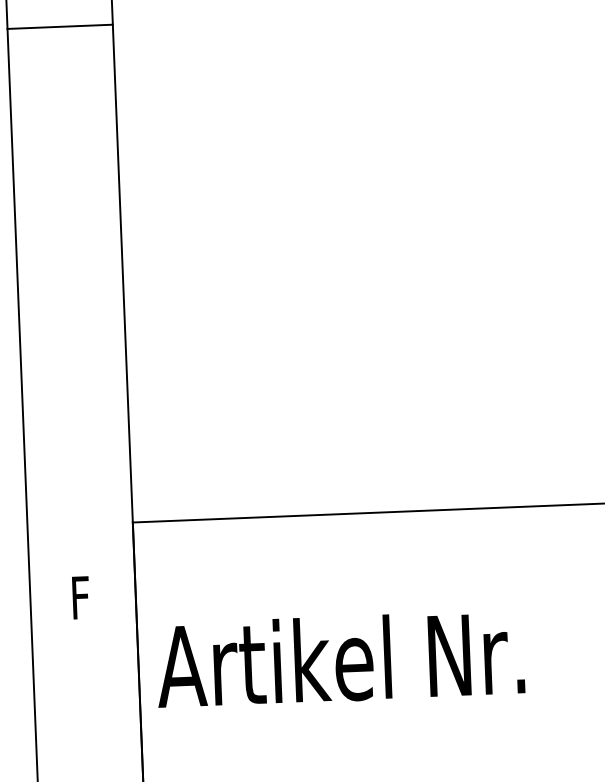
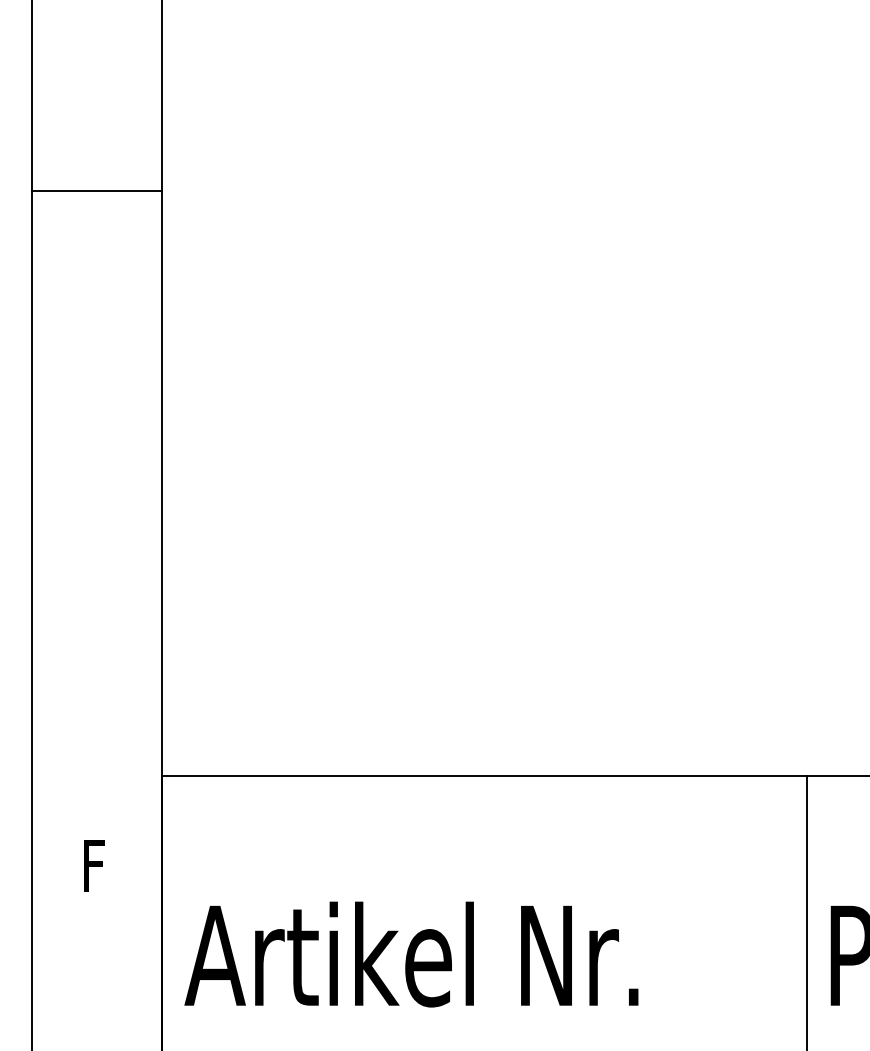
line: (59, 26) -> (96, 190), moved

